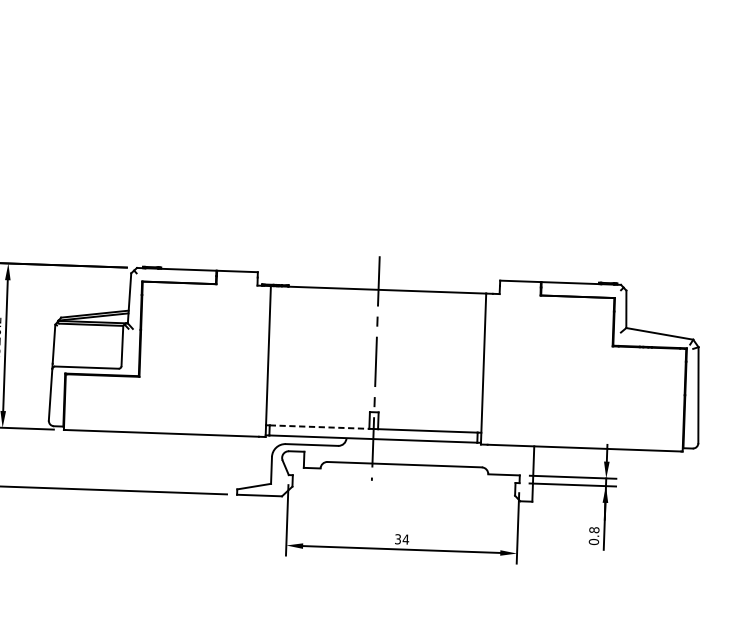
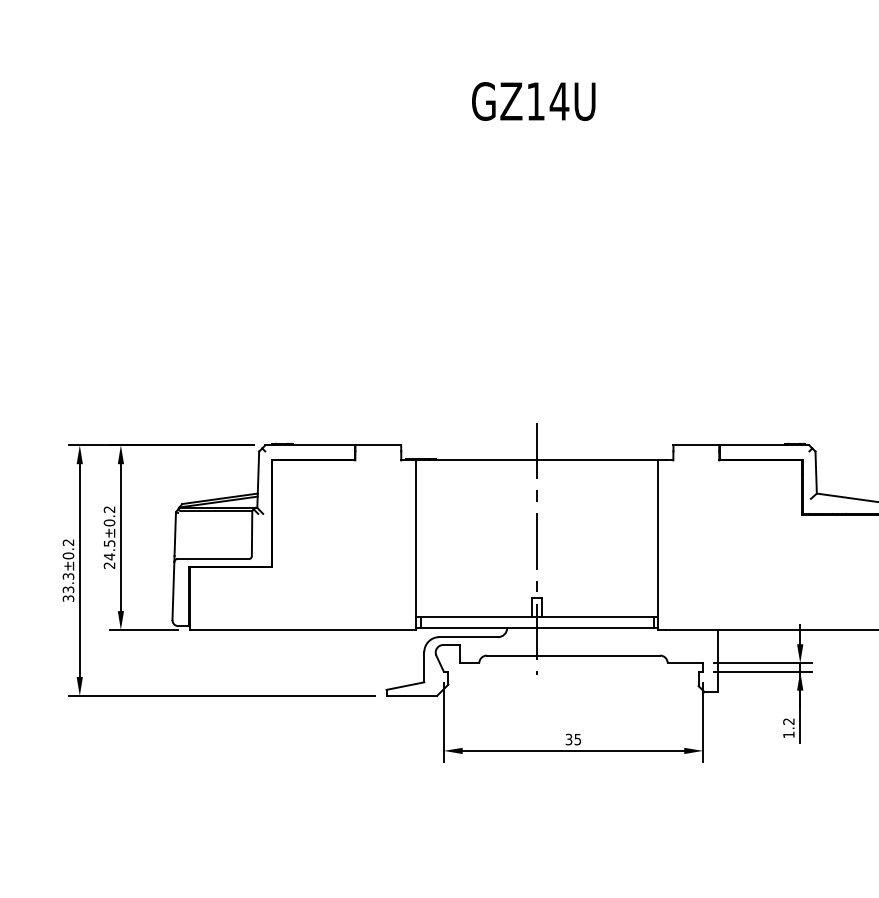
line: (319, 426) -> (476, 616), dashed -> solid
text: (593, 536) -> (788, 728), 0.8 -> 1.2
text: (405, 539) -> (577, 739), 34 -> 35

